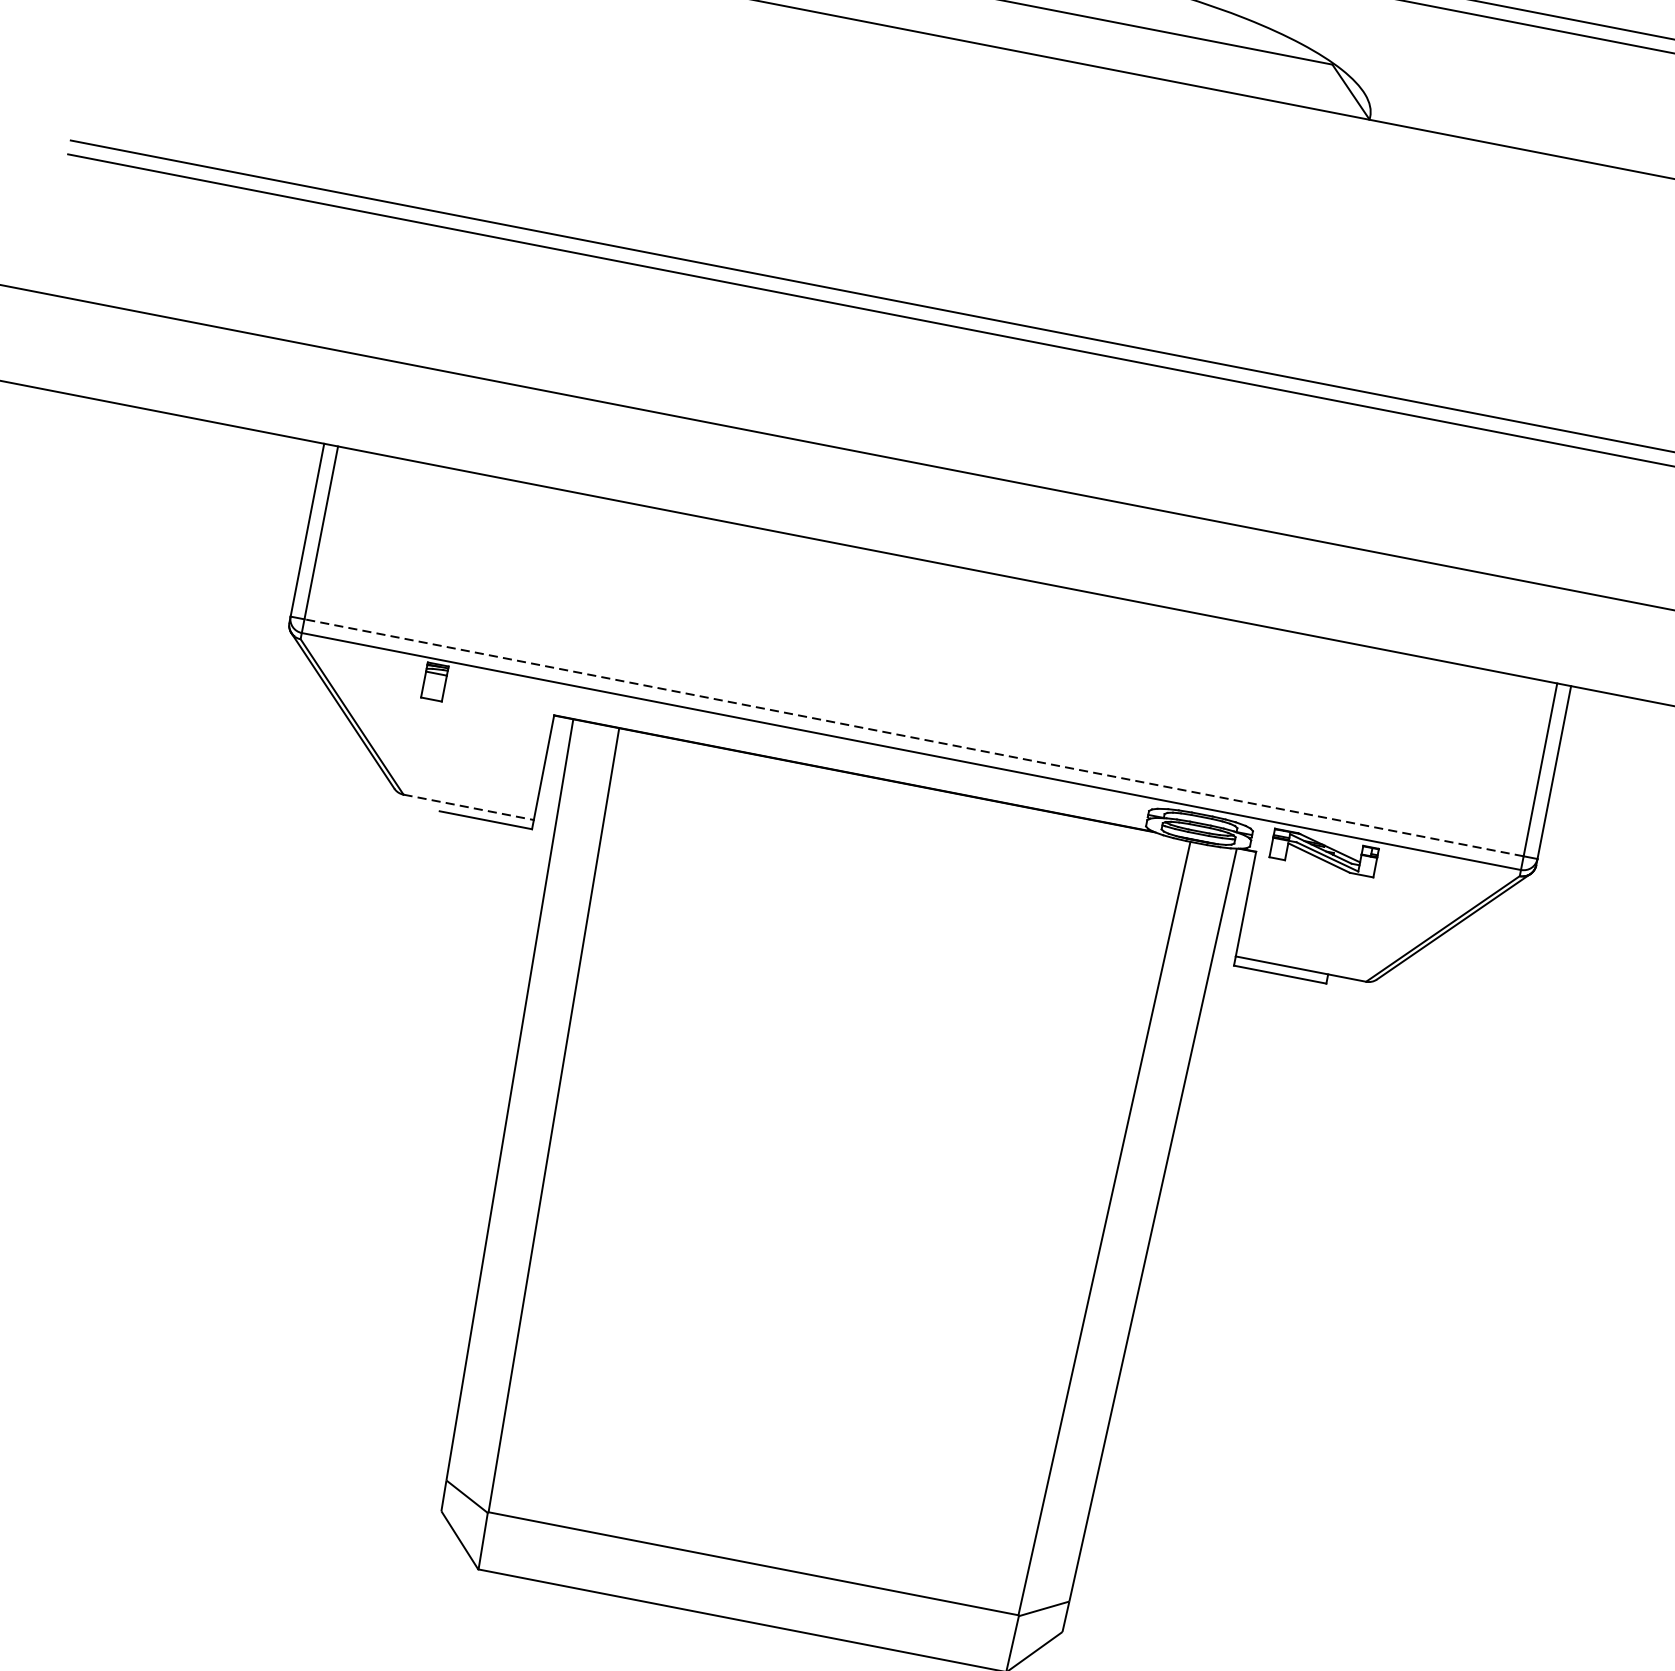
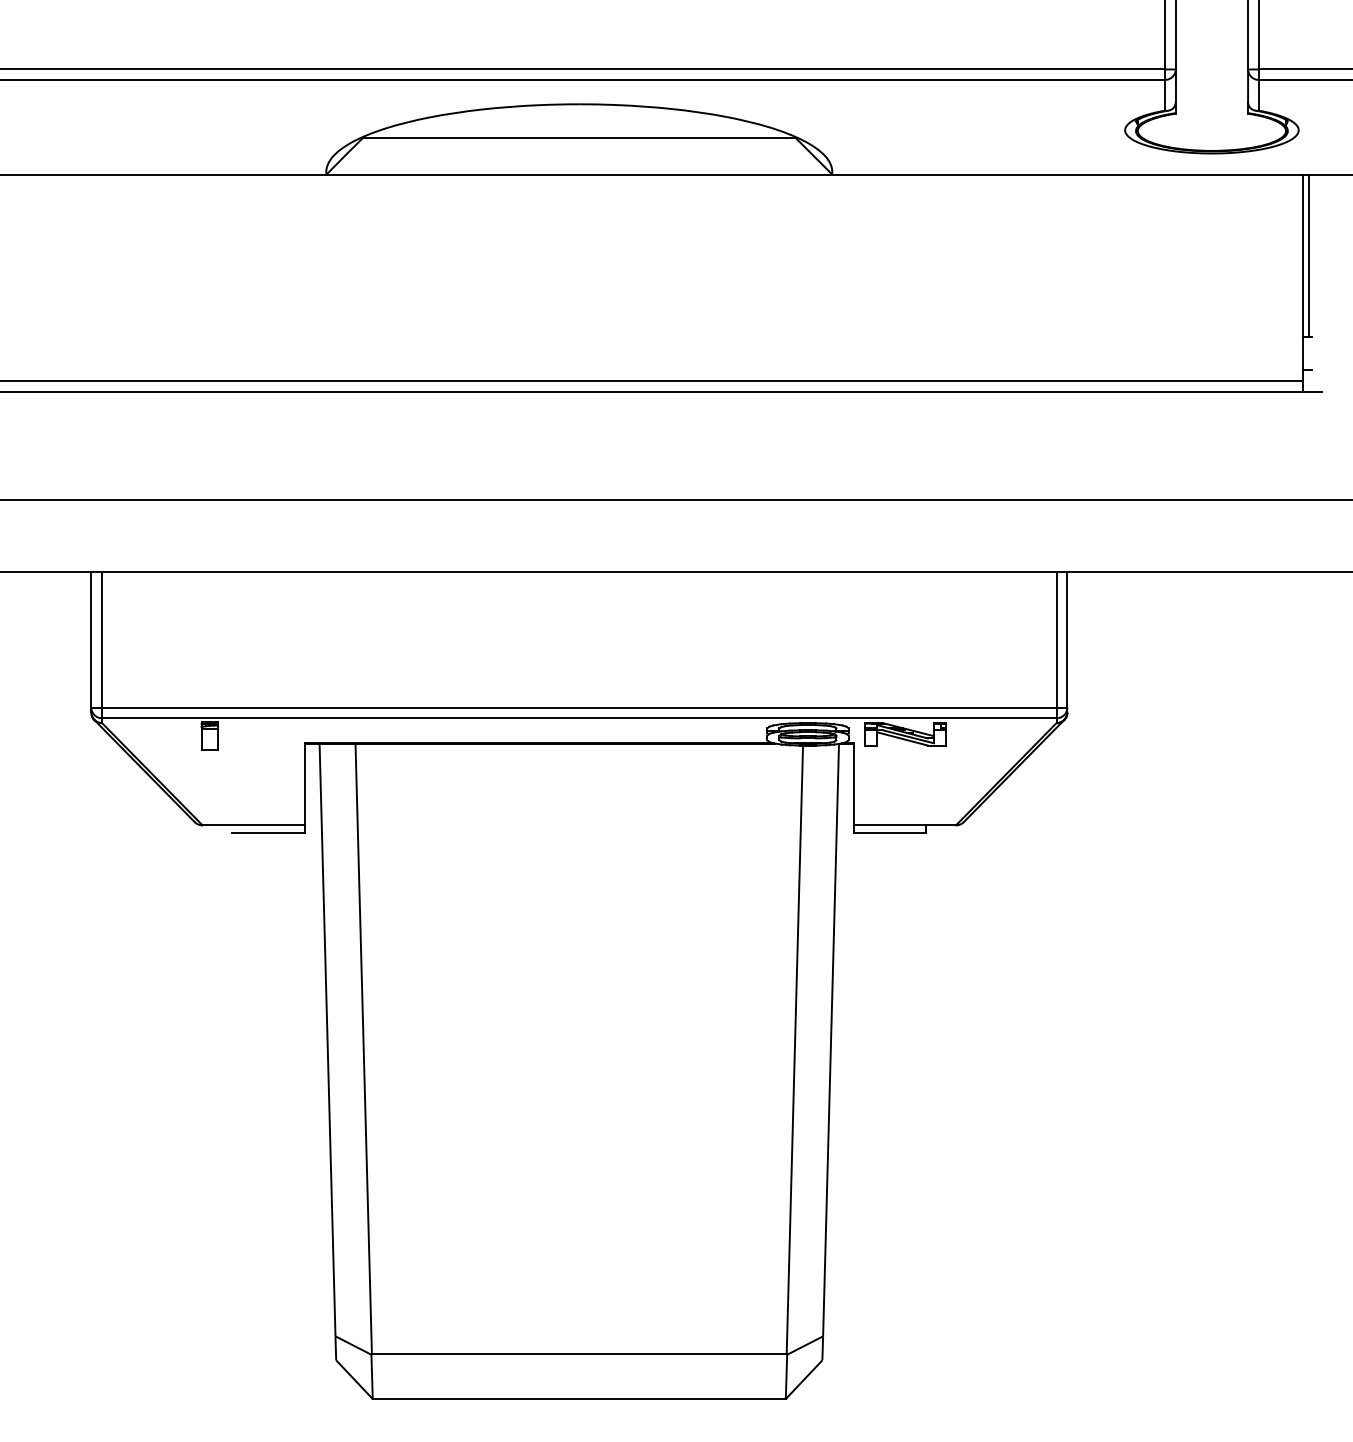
line: (913, 737) -> (578, 707), dashed -> solid
line: (469, 807) -> (254, 825), dashed -> solid

